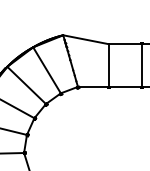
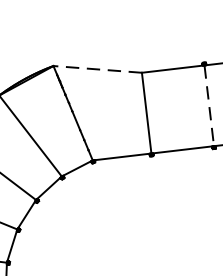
line: (85, 39) -> (96, 69), solid -> dashed
line: (142, 66) -> (210, 107), solid -> dashed

